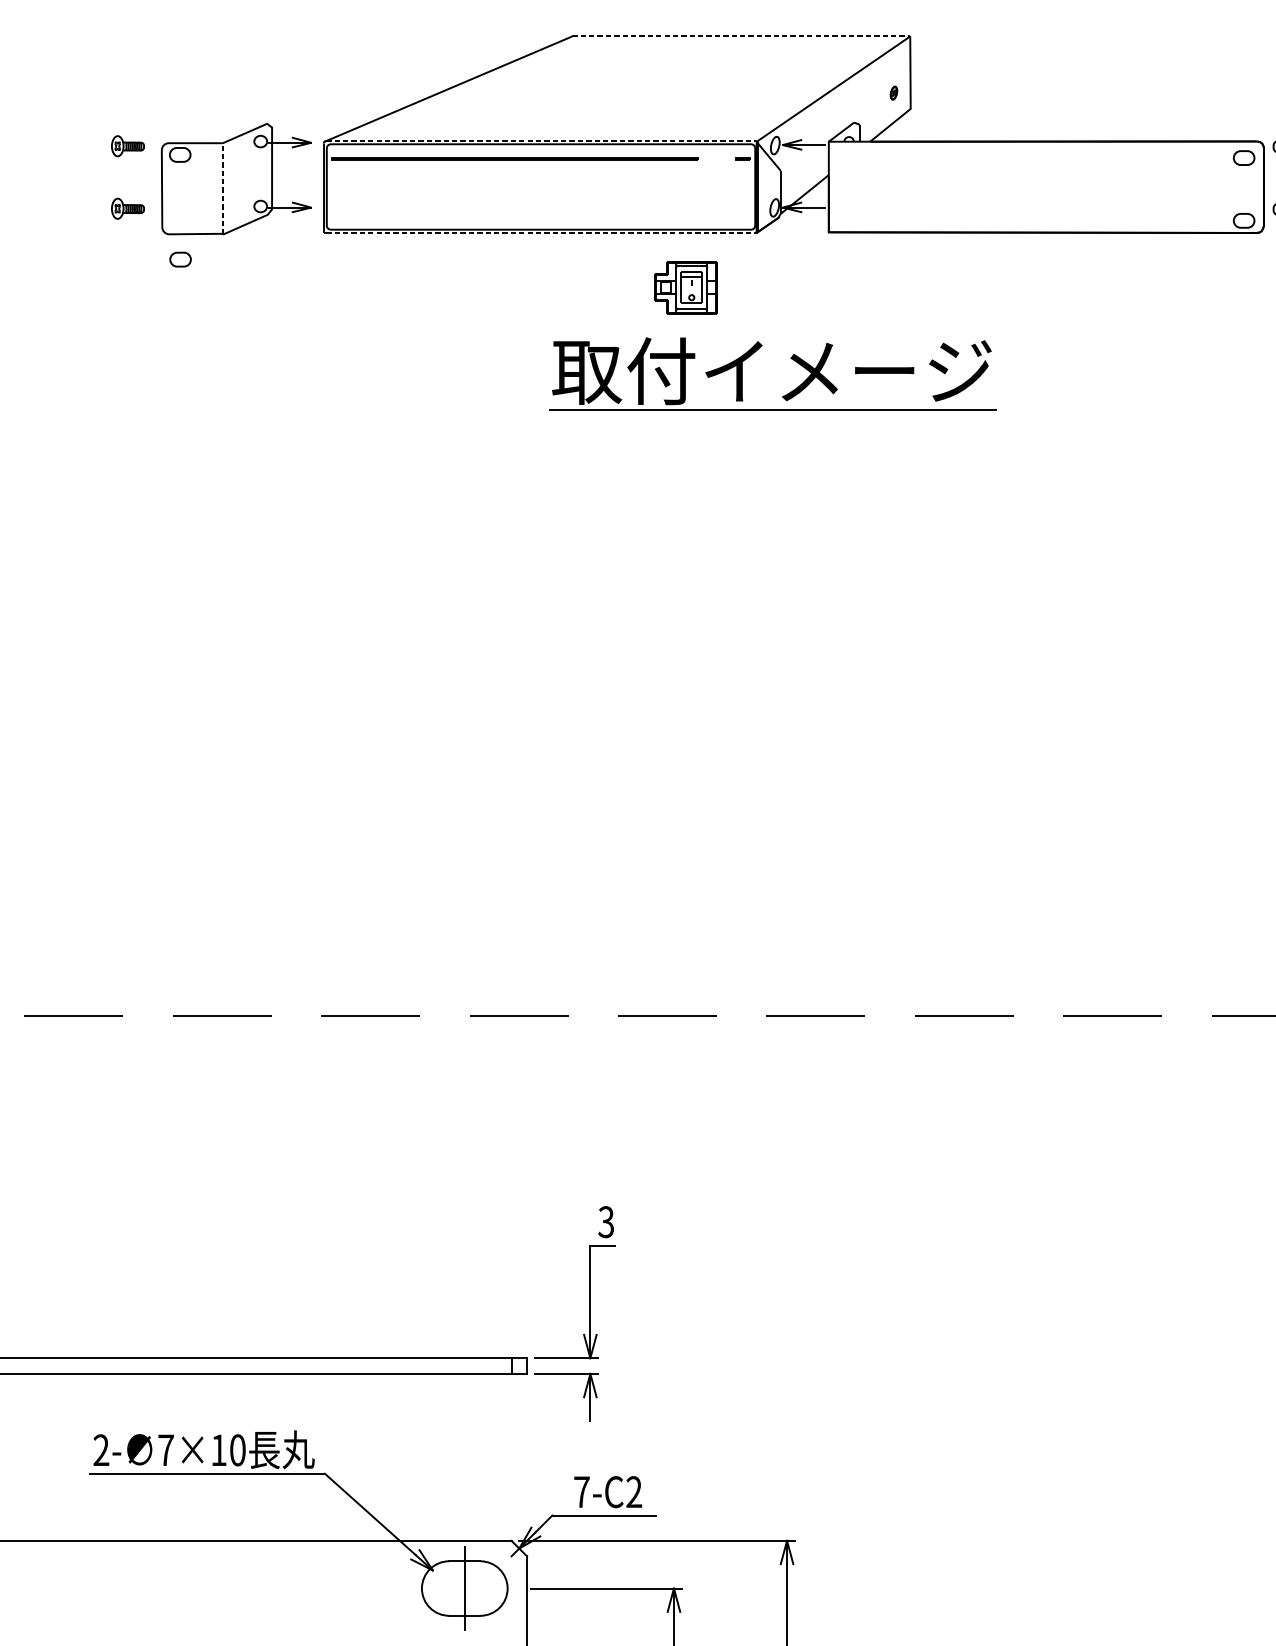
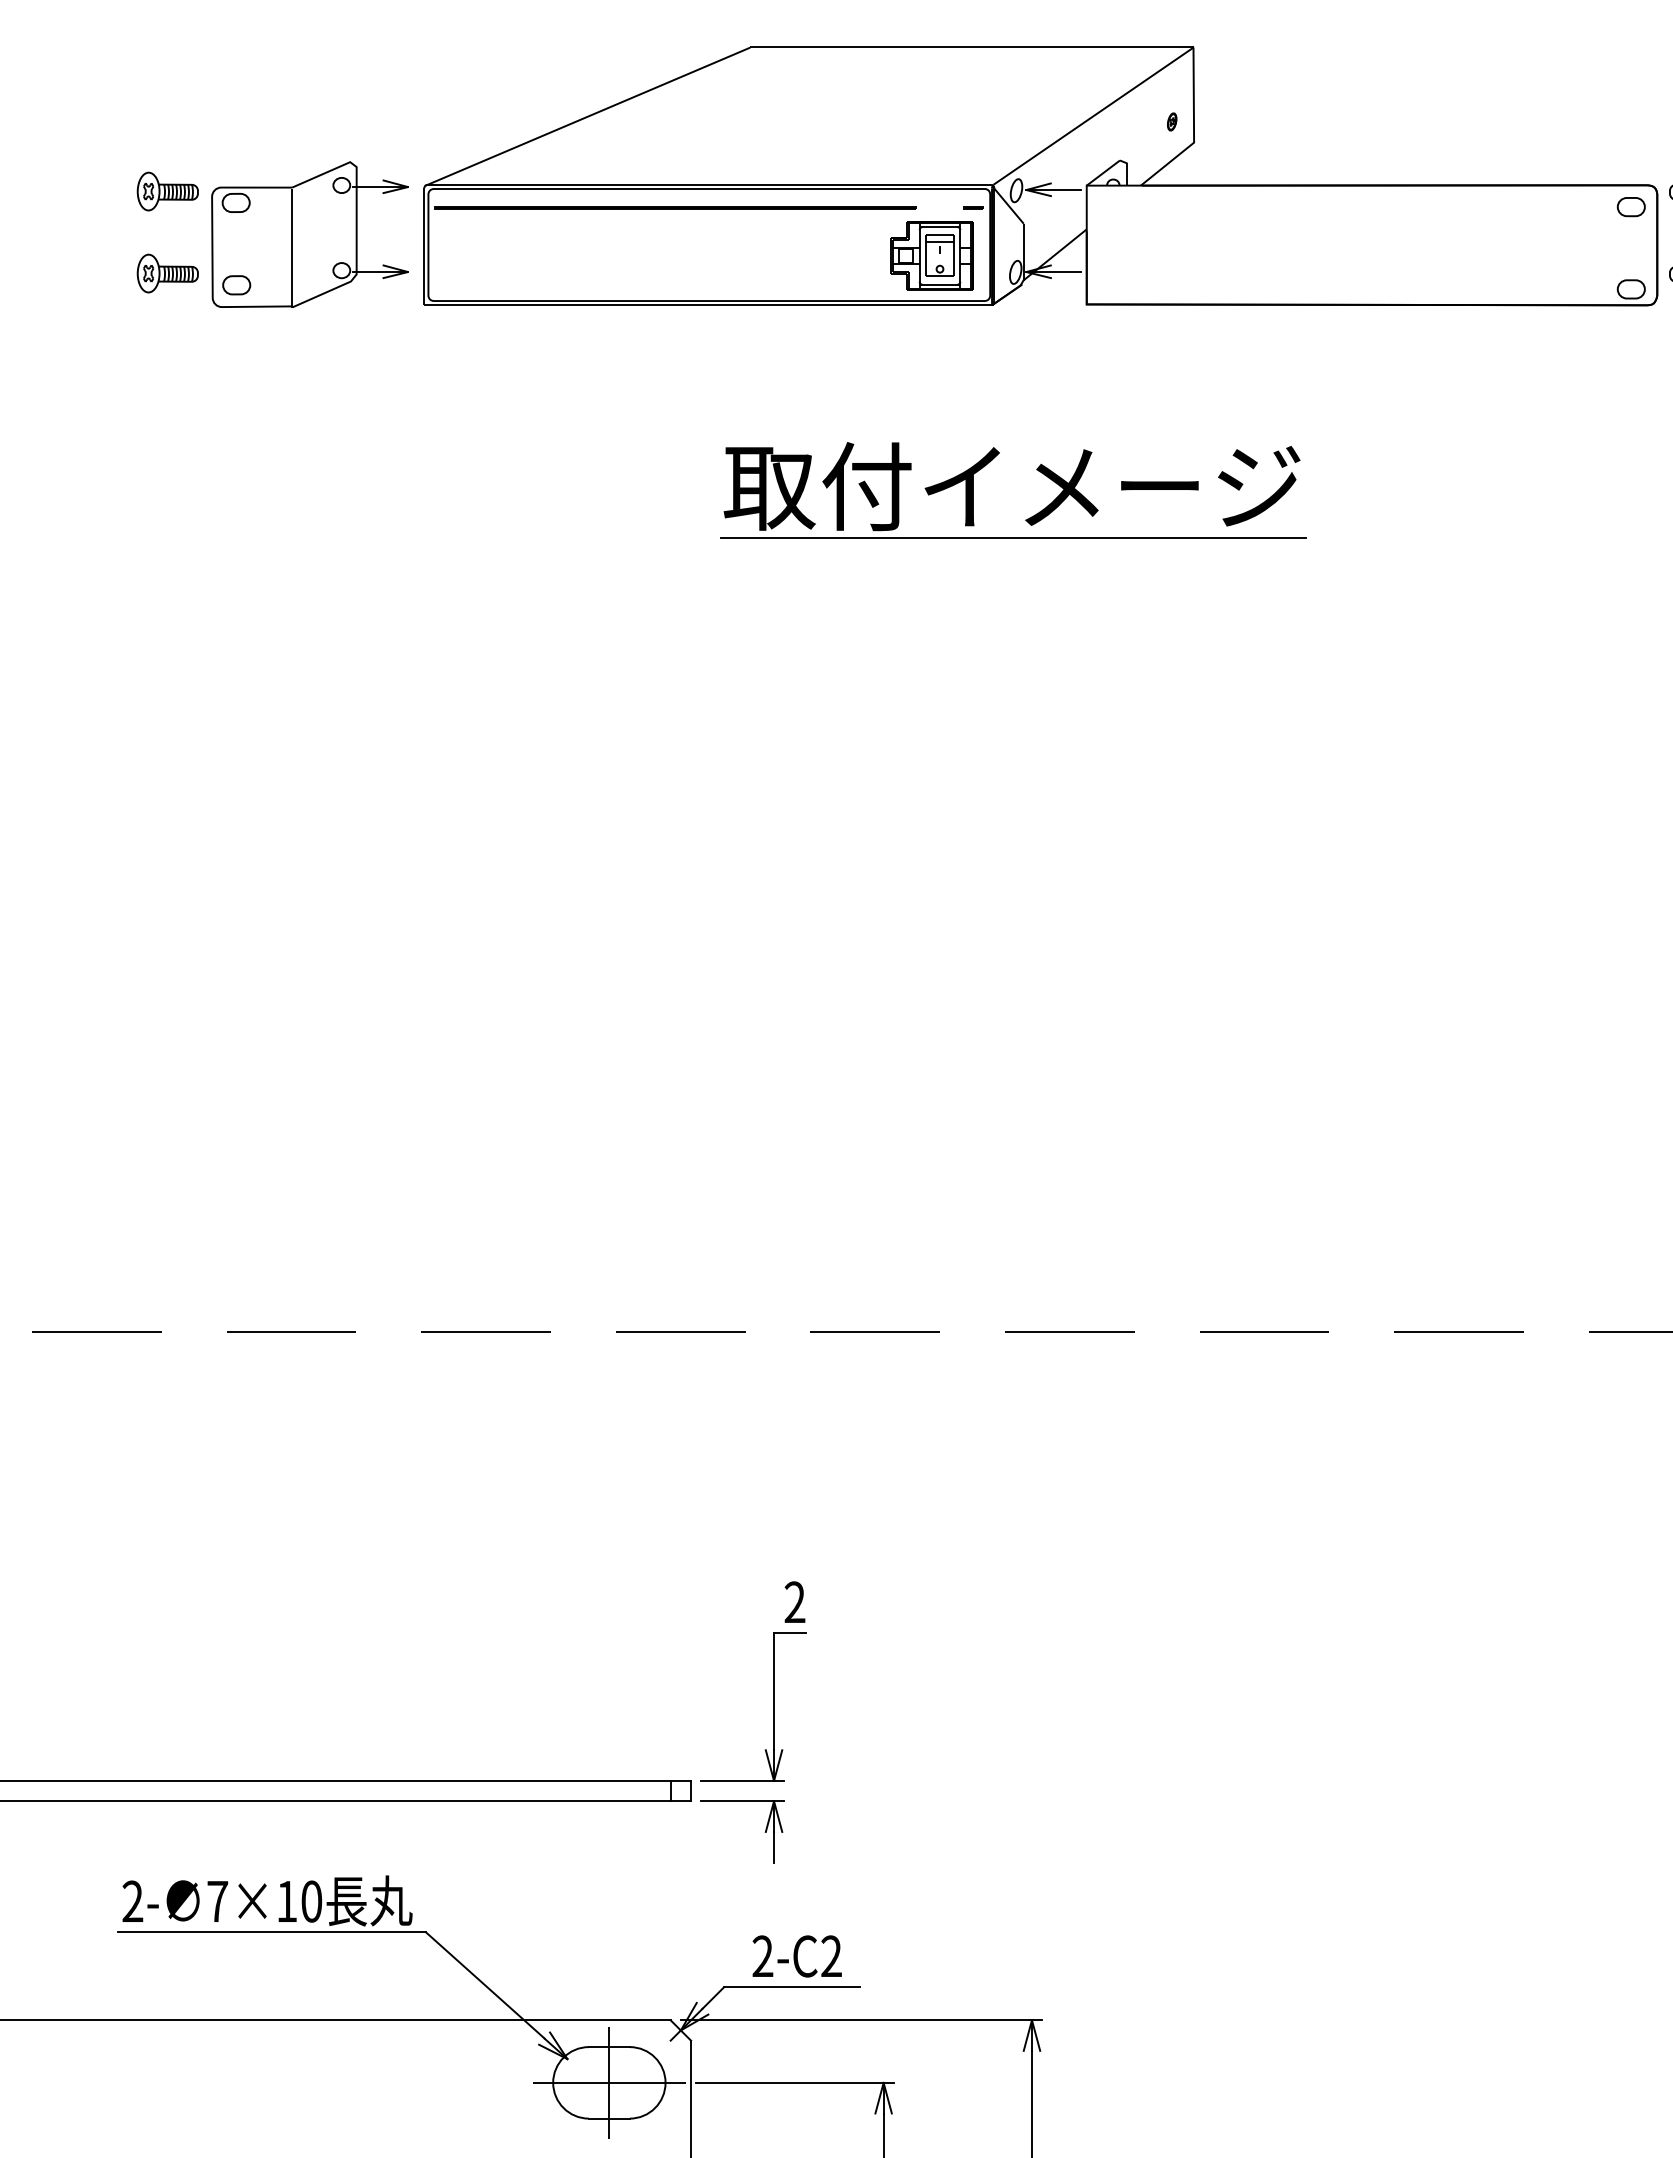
line: (741, 36) -> (972, 47), dashed -> solid
line: (541, 140) -> (709, 184), dashed -> solid
part: (127, 146) -> (167, 191), size x1.43
line: (223, 188) -> (292, 247), dashed -> solid
part: (127, 208) -> (167, 273), size x1.43
line: (541, 233) -> (709, 305), dashed -> solid
part: (180, 259) -> (236, 285), moved
part: (685, 287) -> (931, 255), moved
text: (605, 1222) -> (794, 1602), 3 -> 2
text: (581, 1491) -> (762, 1955), 7-C2 -> 2-C2
line: (464, 1588) -> (608, 2082), added

